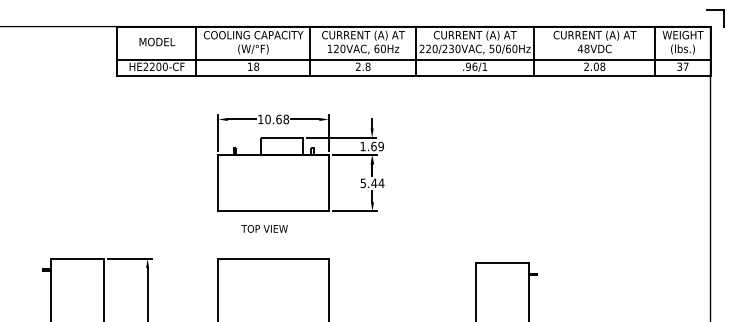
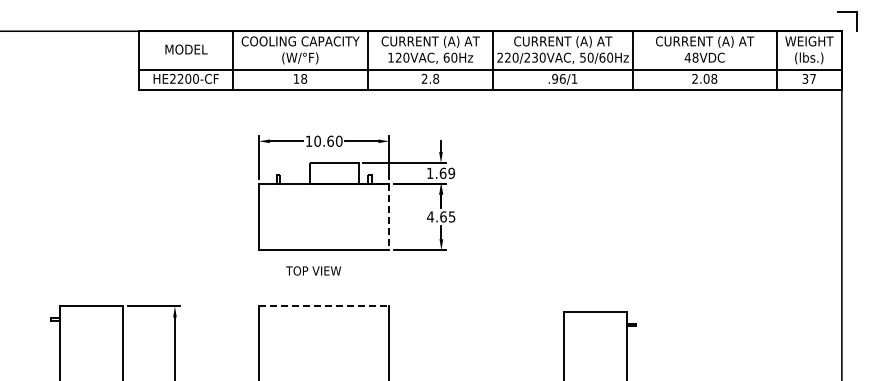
text: (285, 119) -> (338, 141), 10.68 -> 10.60
text: (372, 182) -> (441, 216), 5.44 -> 4.65
line: (328, 183) -> (389, 217), solid -> dashed
line: (273, 258) -> (324, 306), solid -> dashed

